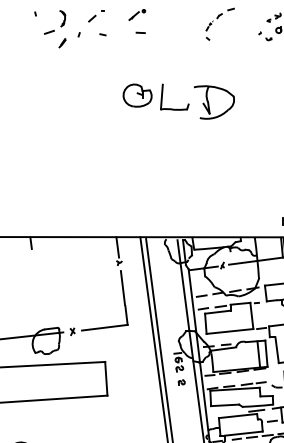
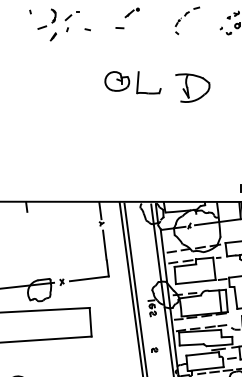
part: (137, 15) -> (132, 13), moved
part: (96, 16) -> (72, 15), moved
part: (213, 102) -> (192, 88), moved
part: (181, 382) -> (154, 350), moved

